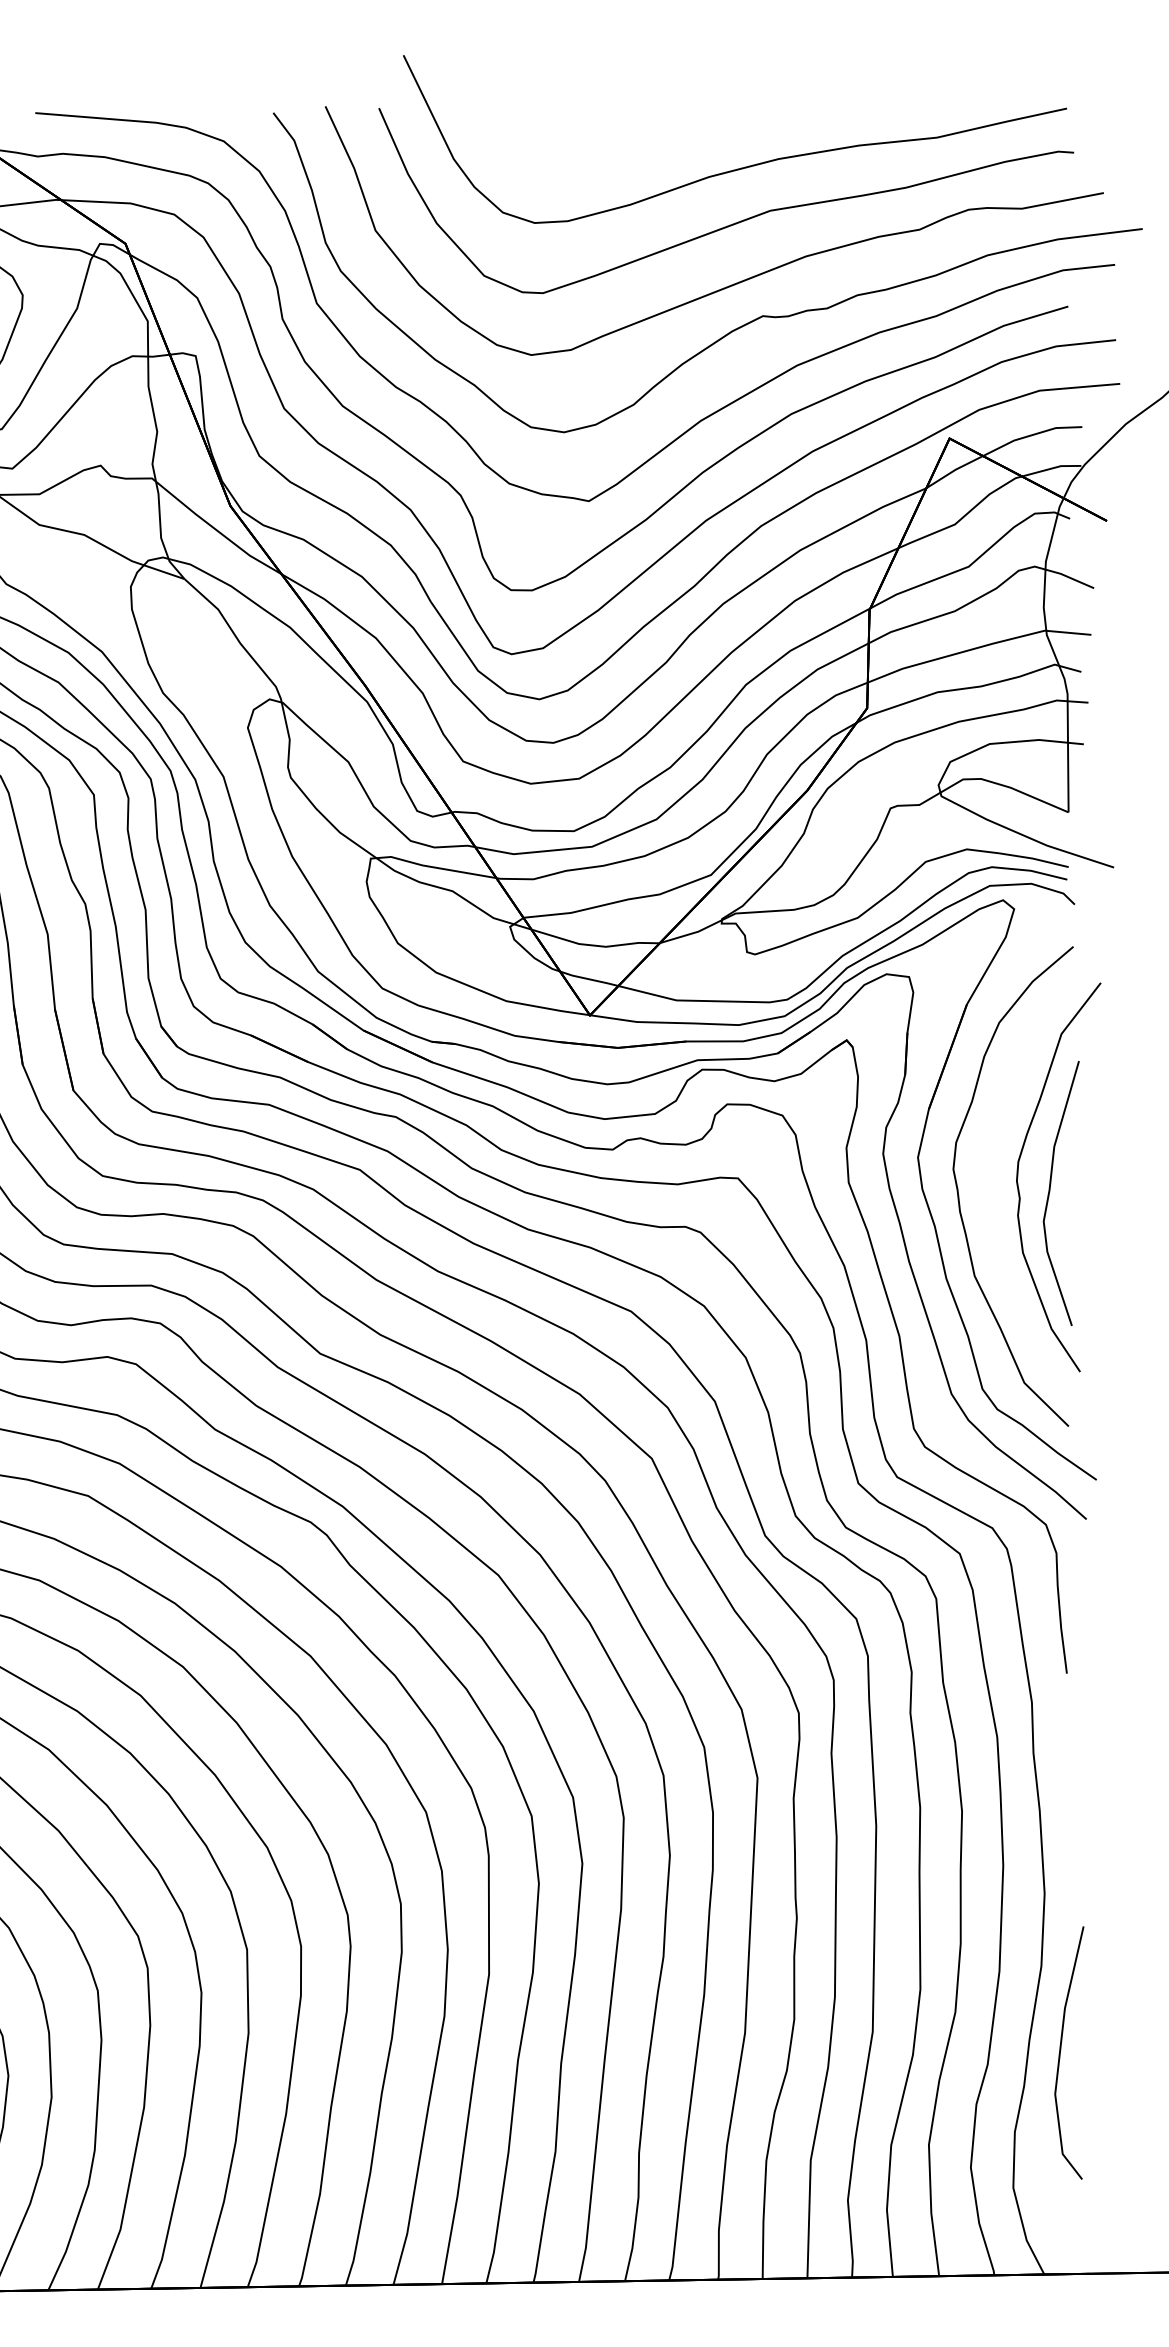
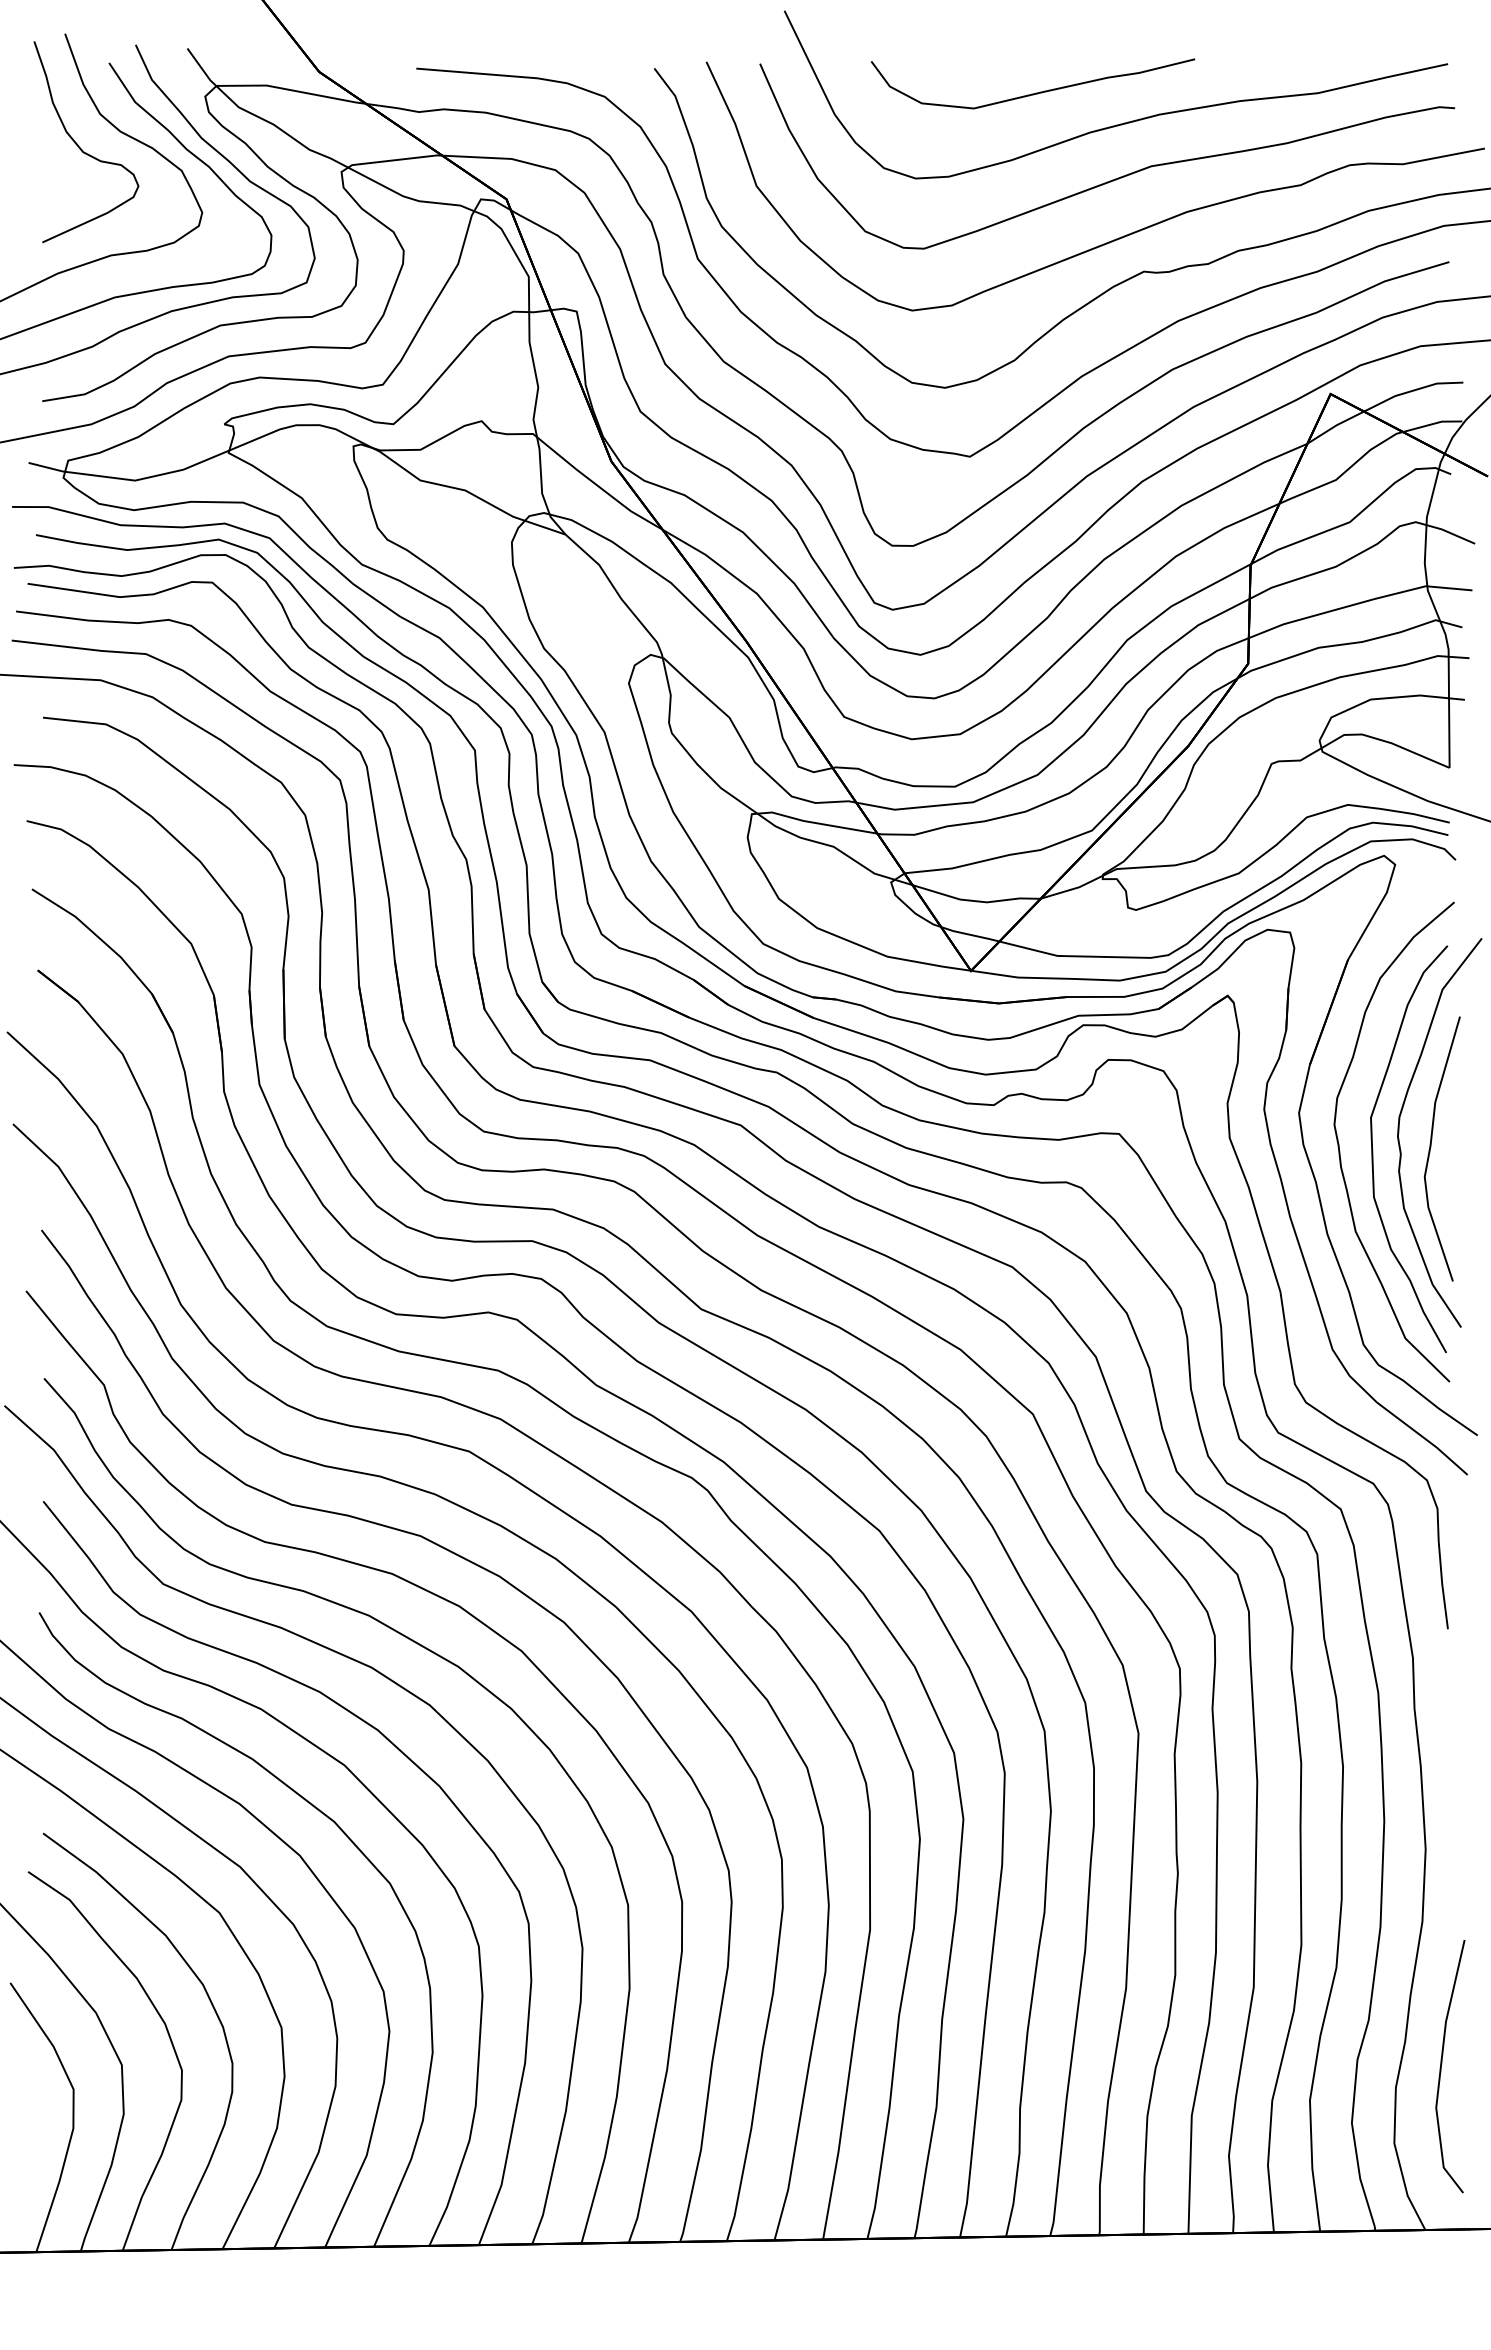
curve: (654, 136) -> (1035, 92), added
curve: (992, 1193) -> (1373, 1149), added
line: (1061, 2050) -> (1442, 2064), moved

